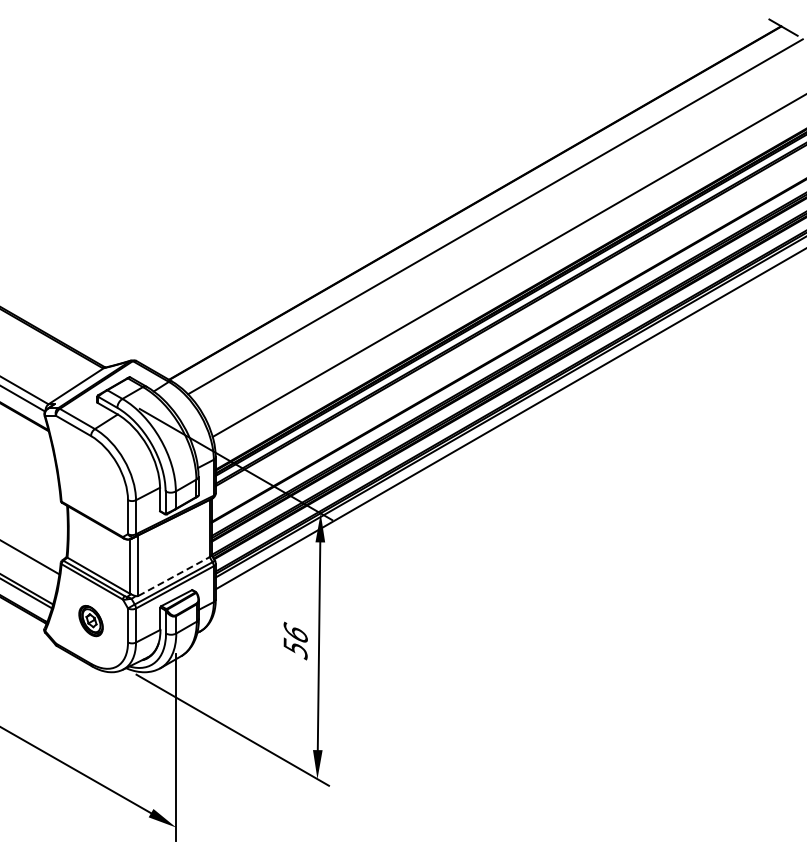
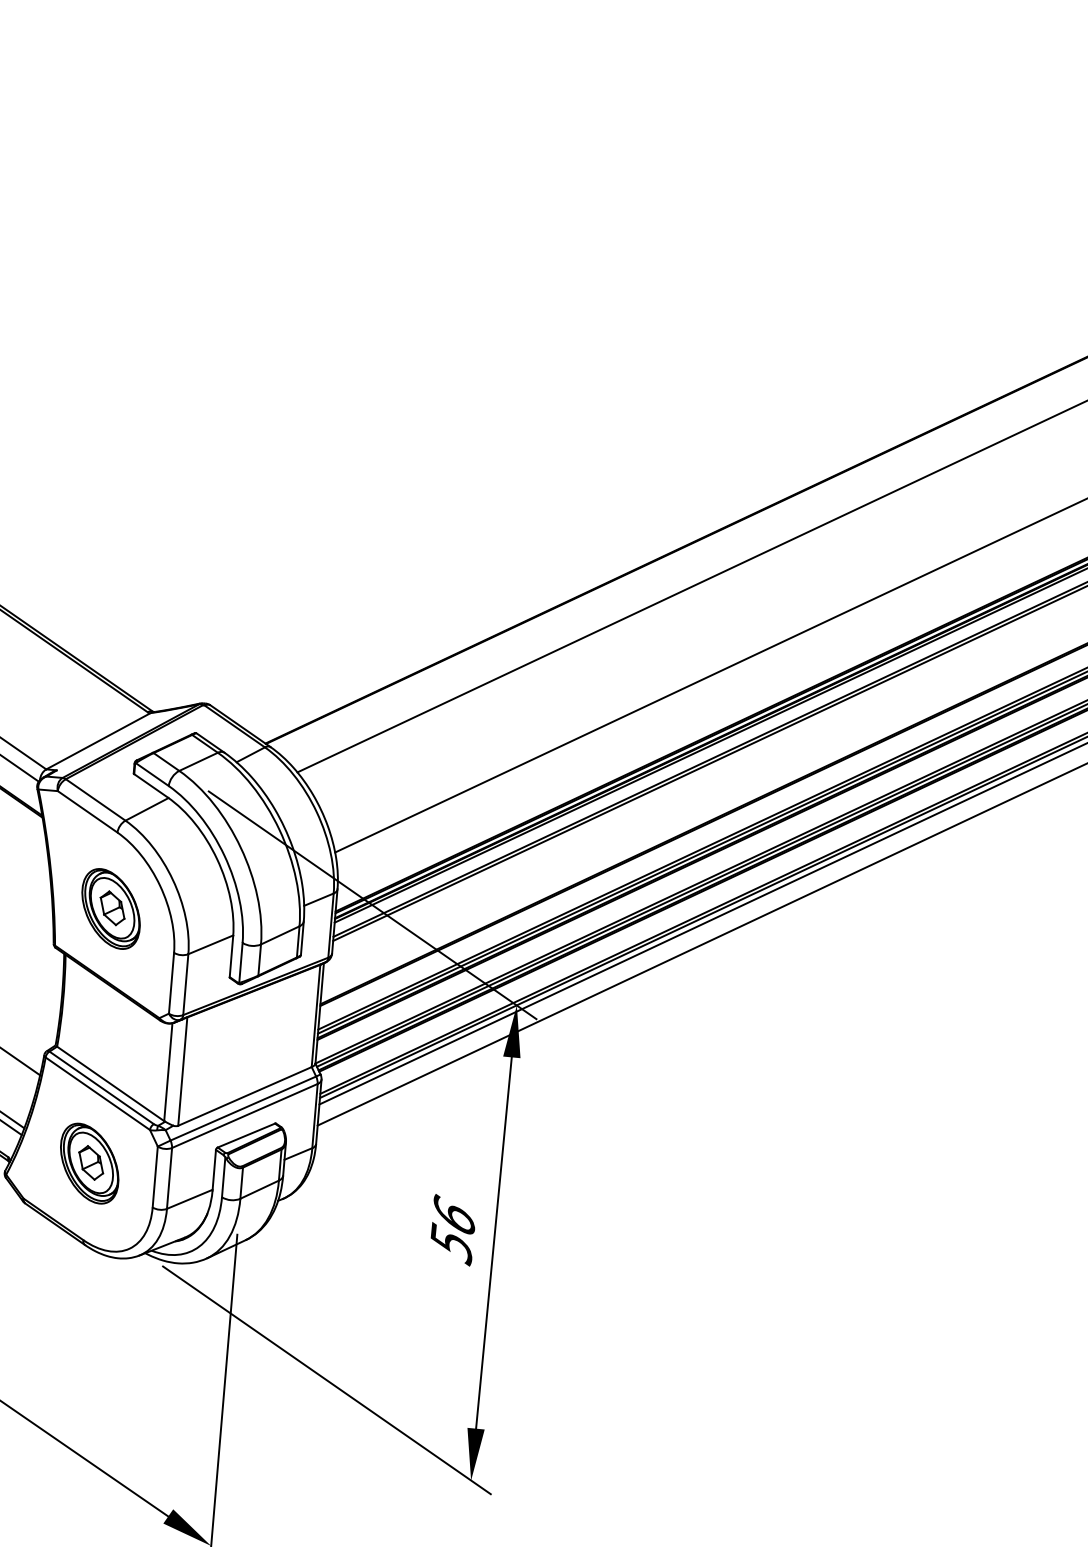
part: (90, 478) -> (110, 908), added
line: (174, 576) -> (245, 1096), dashed -> solid
part: (90, 620) -> (88, 1162), size x1.43

